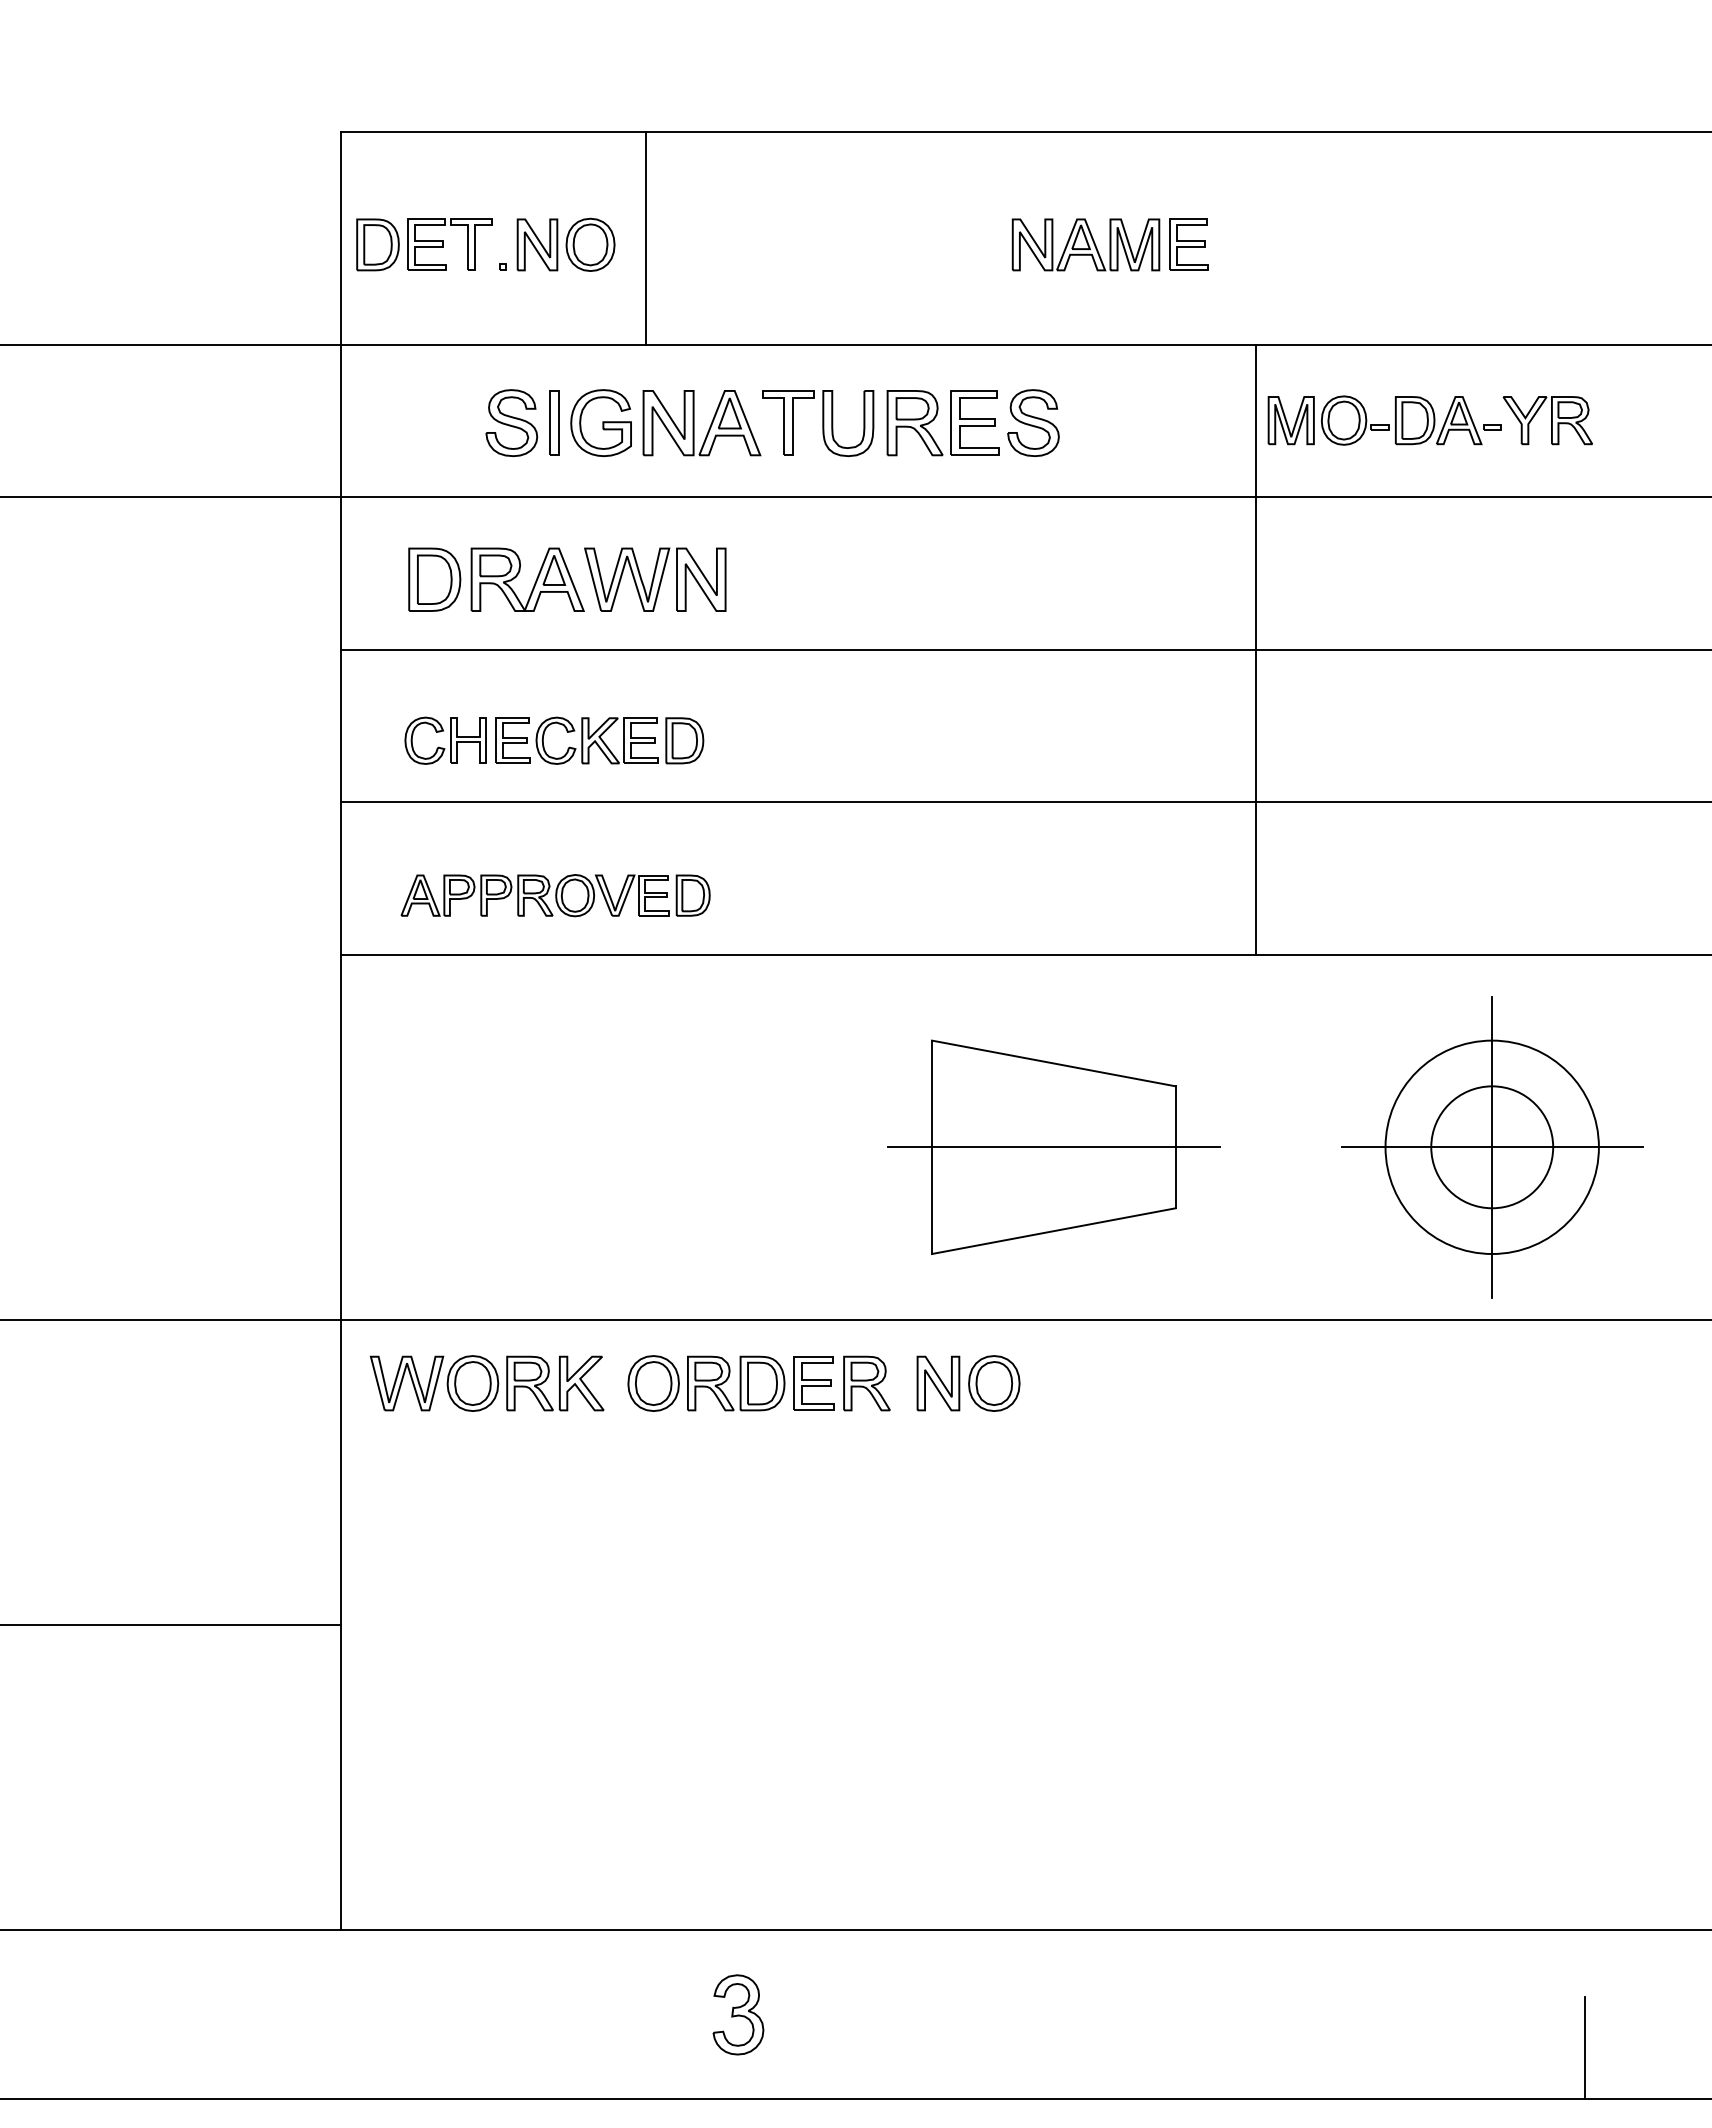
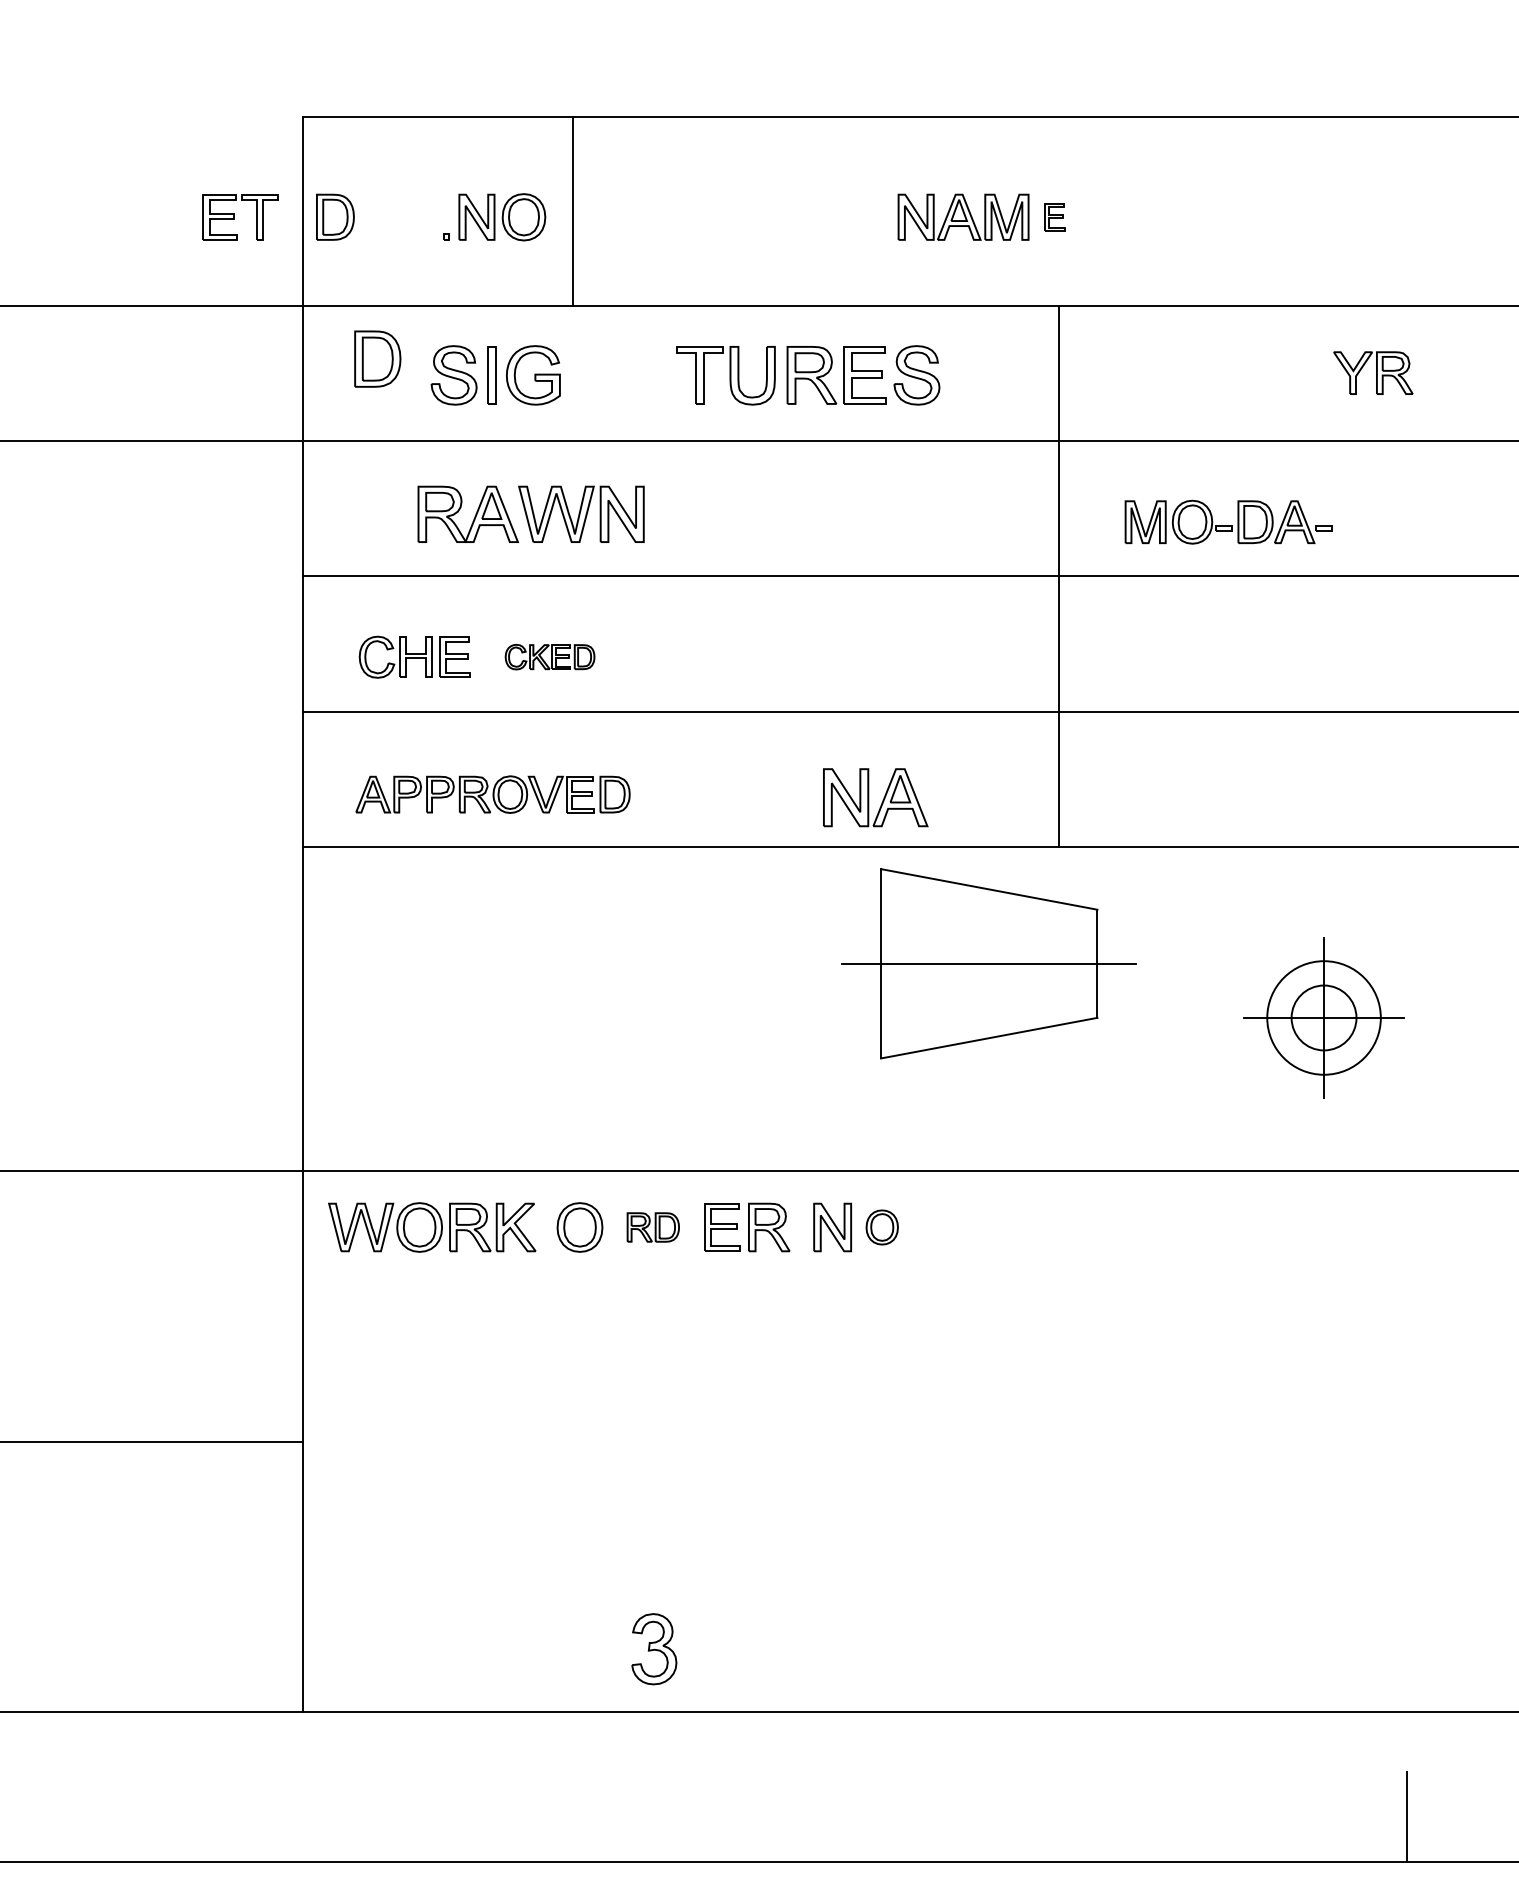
part: (449, 244) -> (240, 216), moved
part: (1188, 244) -> (1054, 216), size x0.6
part: (1384, 420) -> (1228, 522), moved
part: (694, 423) -> (869, 798), moved
part: (434, 579) -> (377, 358), moved
line: (1255, 649) -> (1058, 576), moved
part: (619, 740) -> (549, 656), size x0.6
part: (1053, 1146) -> (988, 963), moved
part: (1492, 1147) -> (1324, 1018), size x0.6
part: (736, 1383) -> (653, 1227), size x0.6
part: (994, 1383) -> (882, 1227), size x0.7
part: (738, 2014) -> (654, 1648), moved

